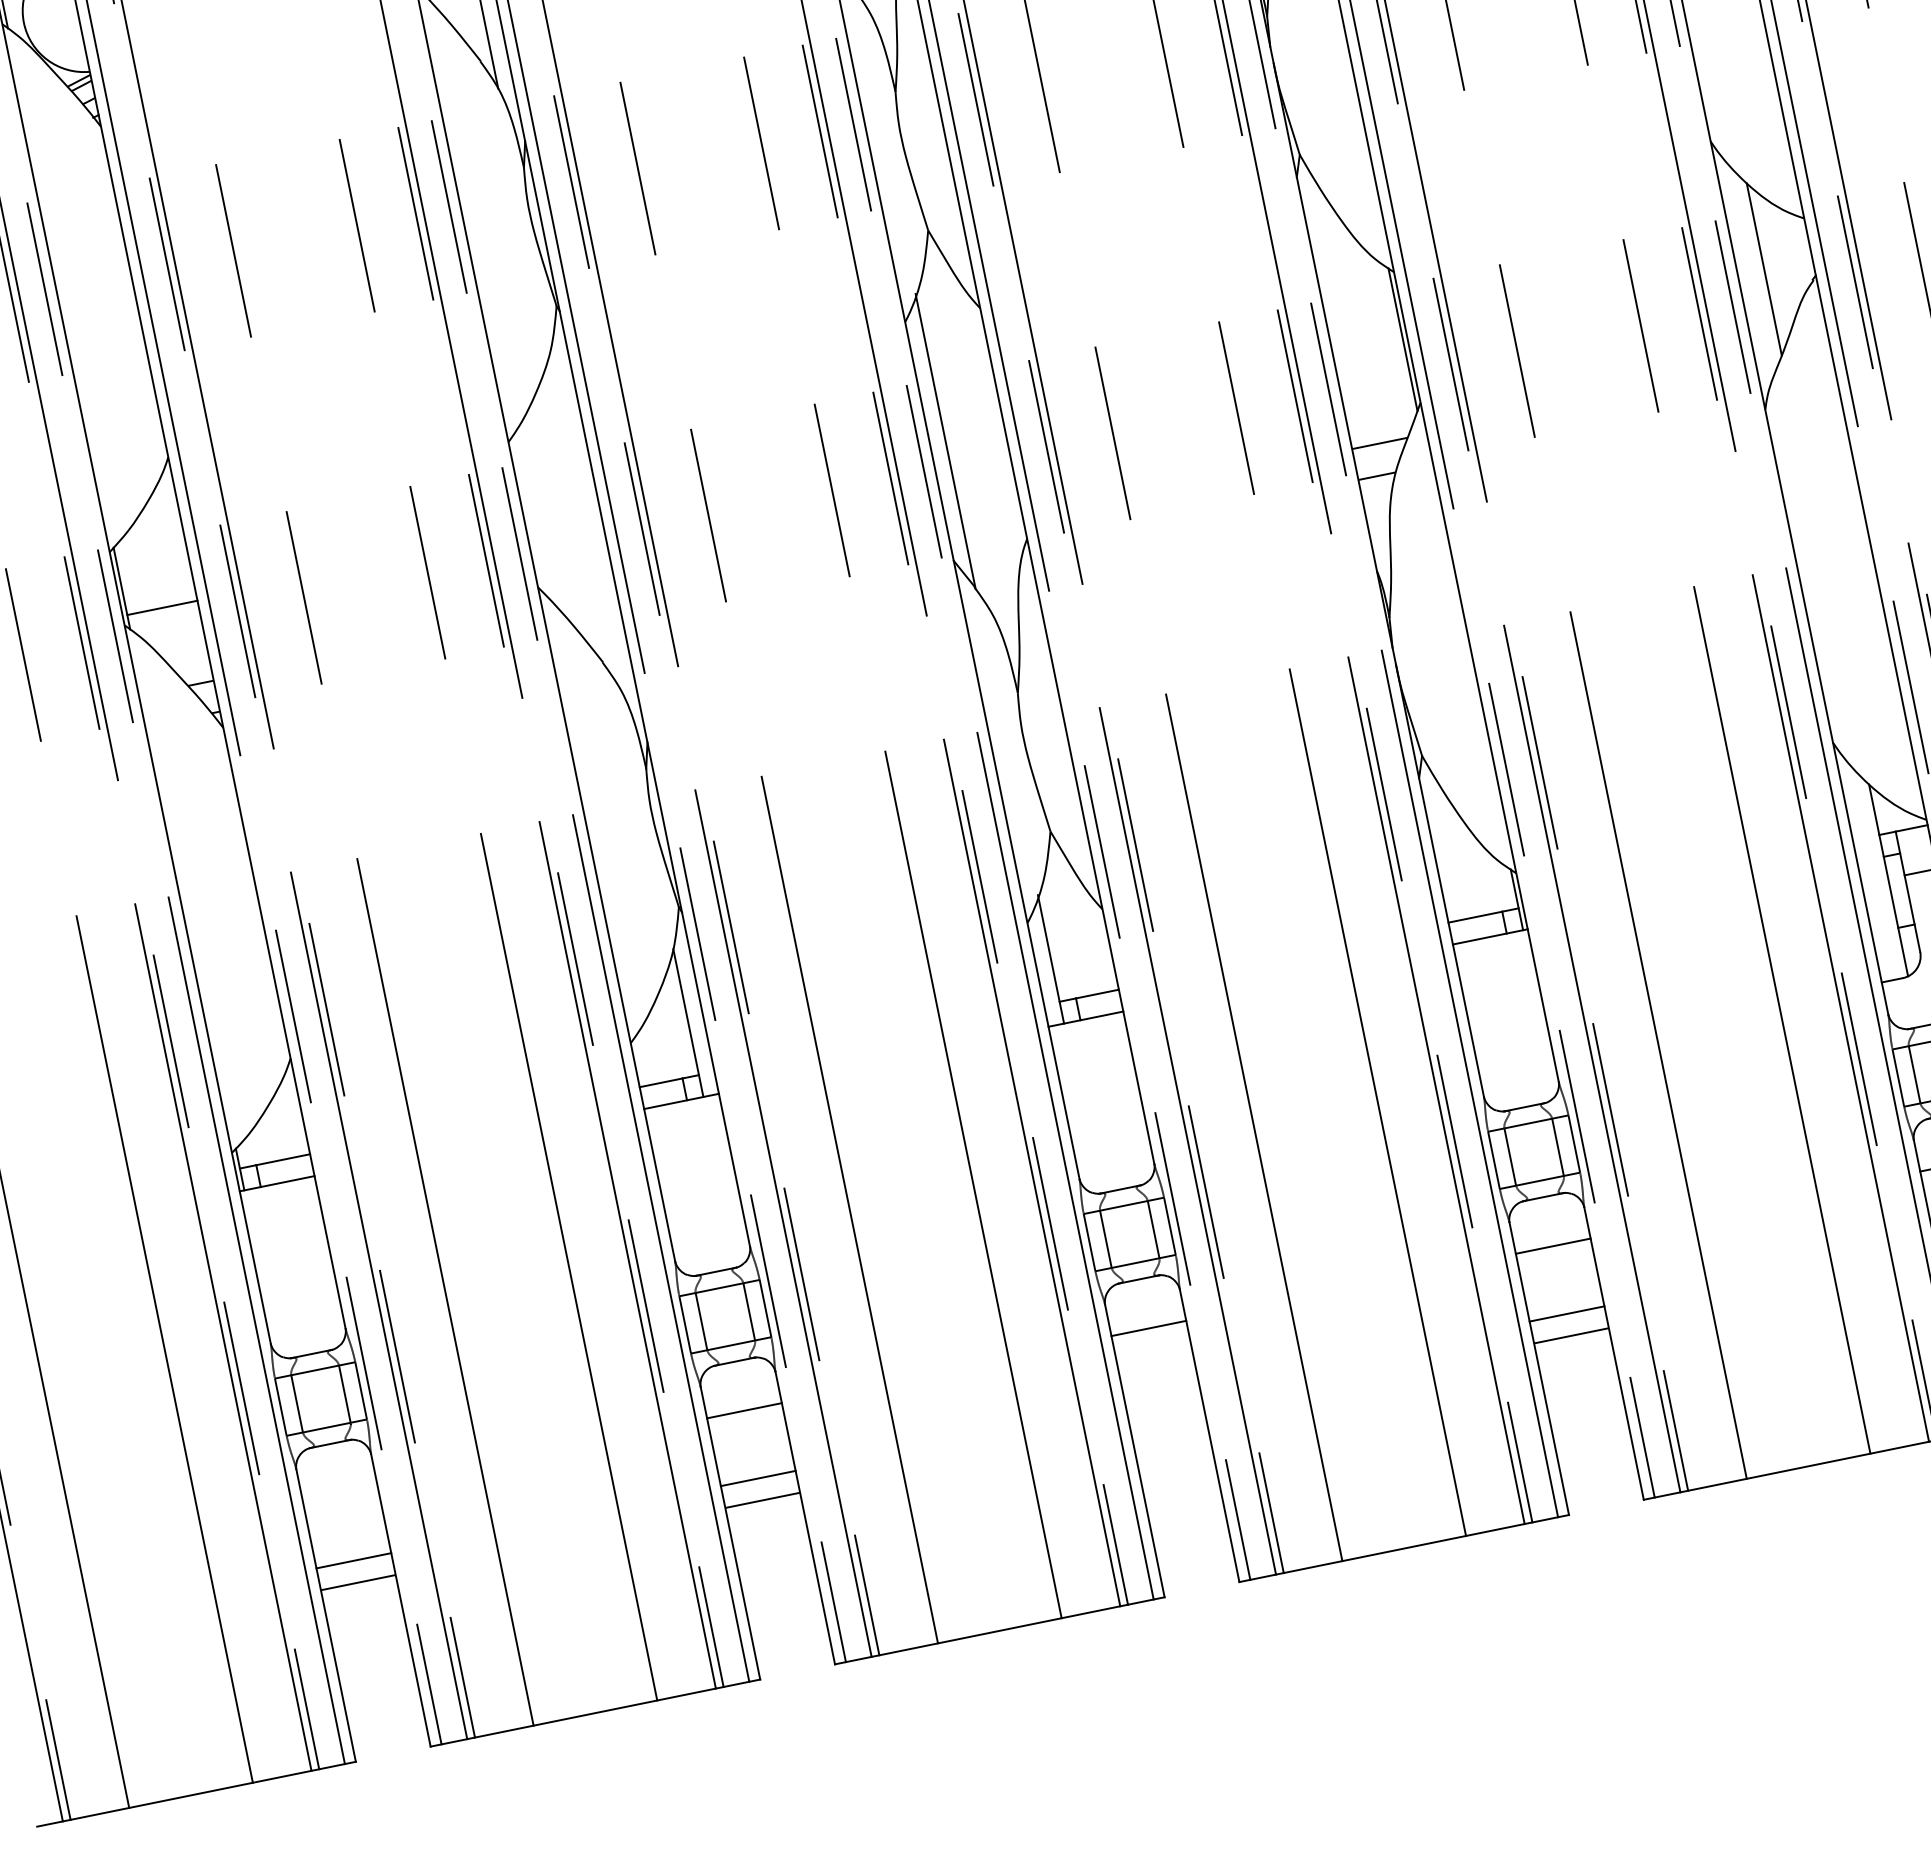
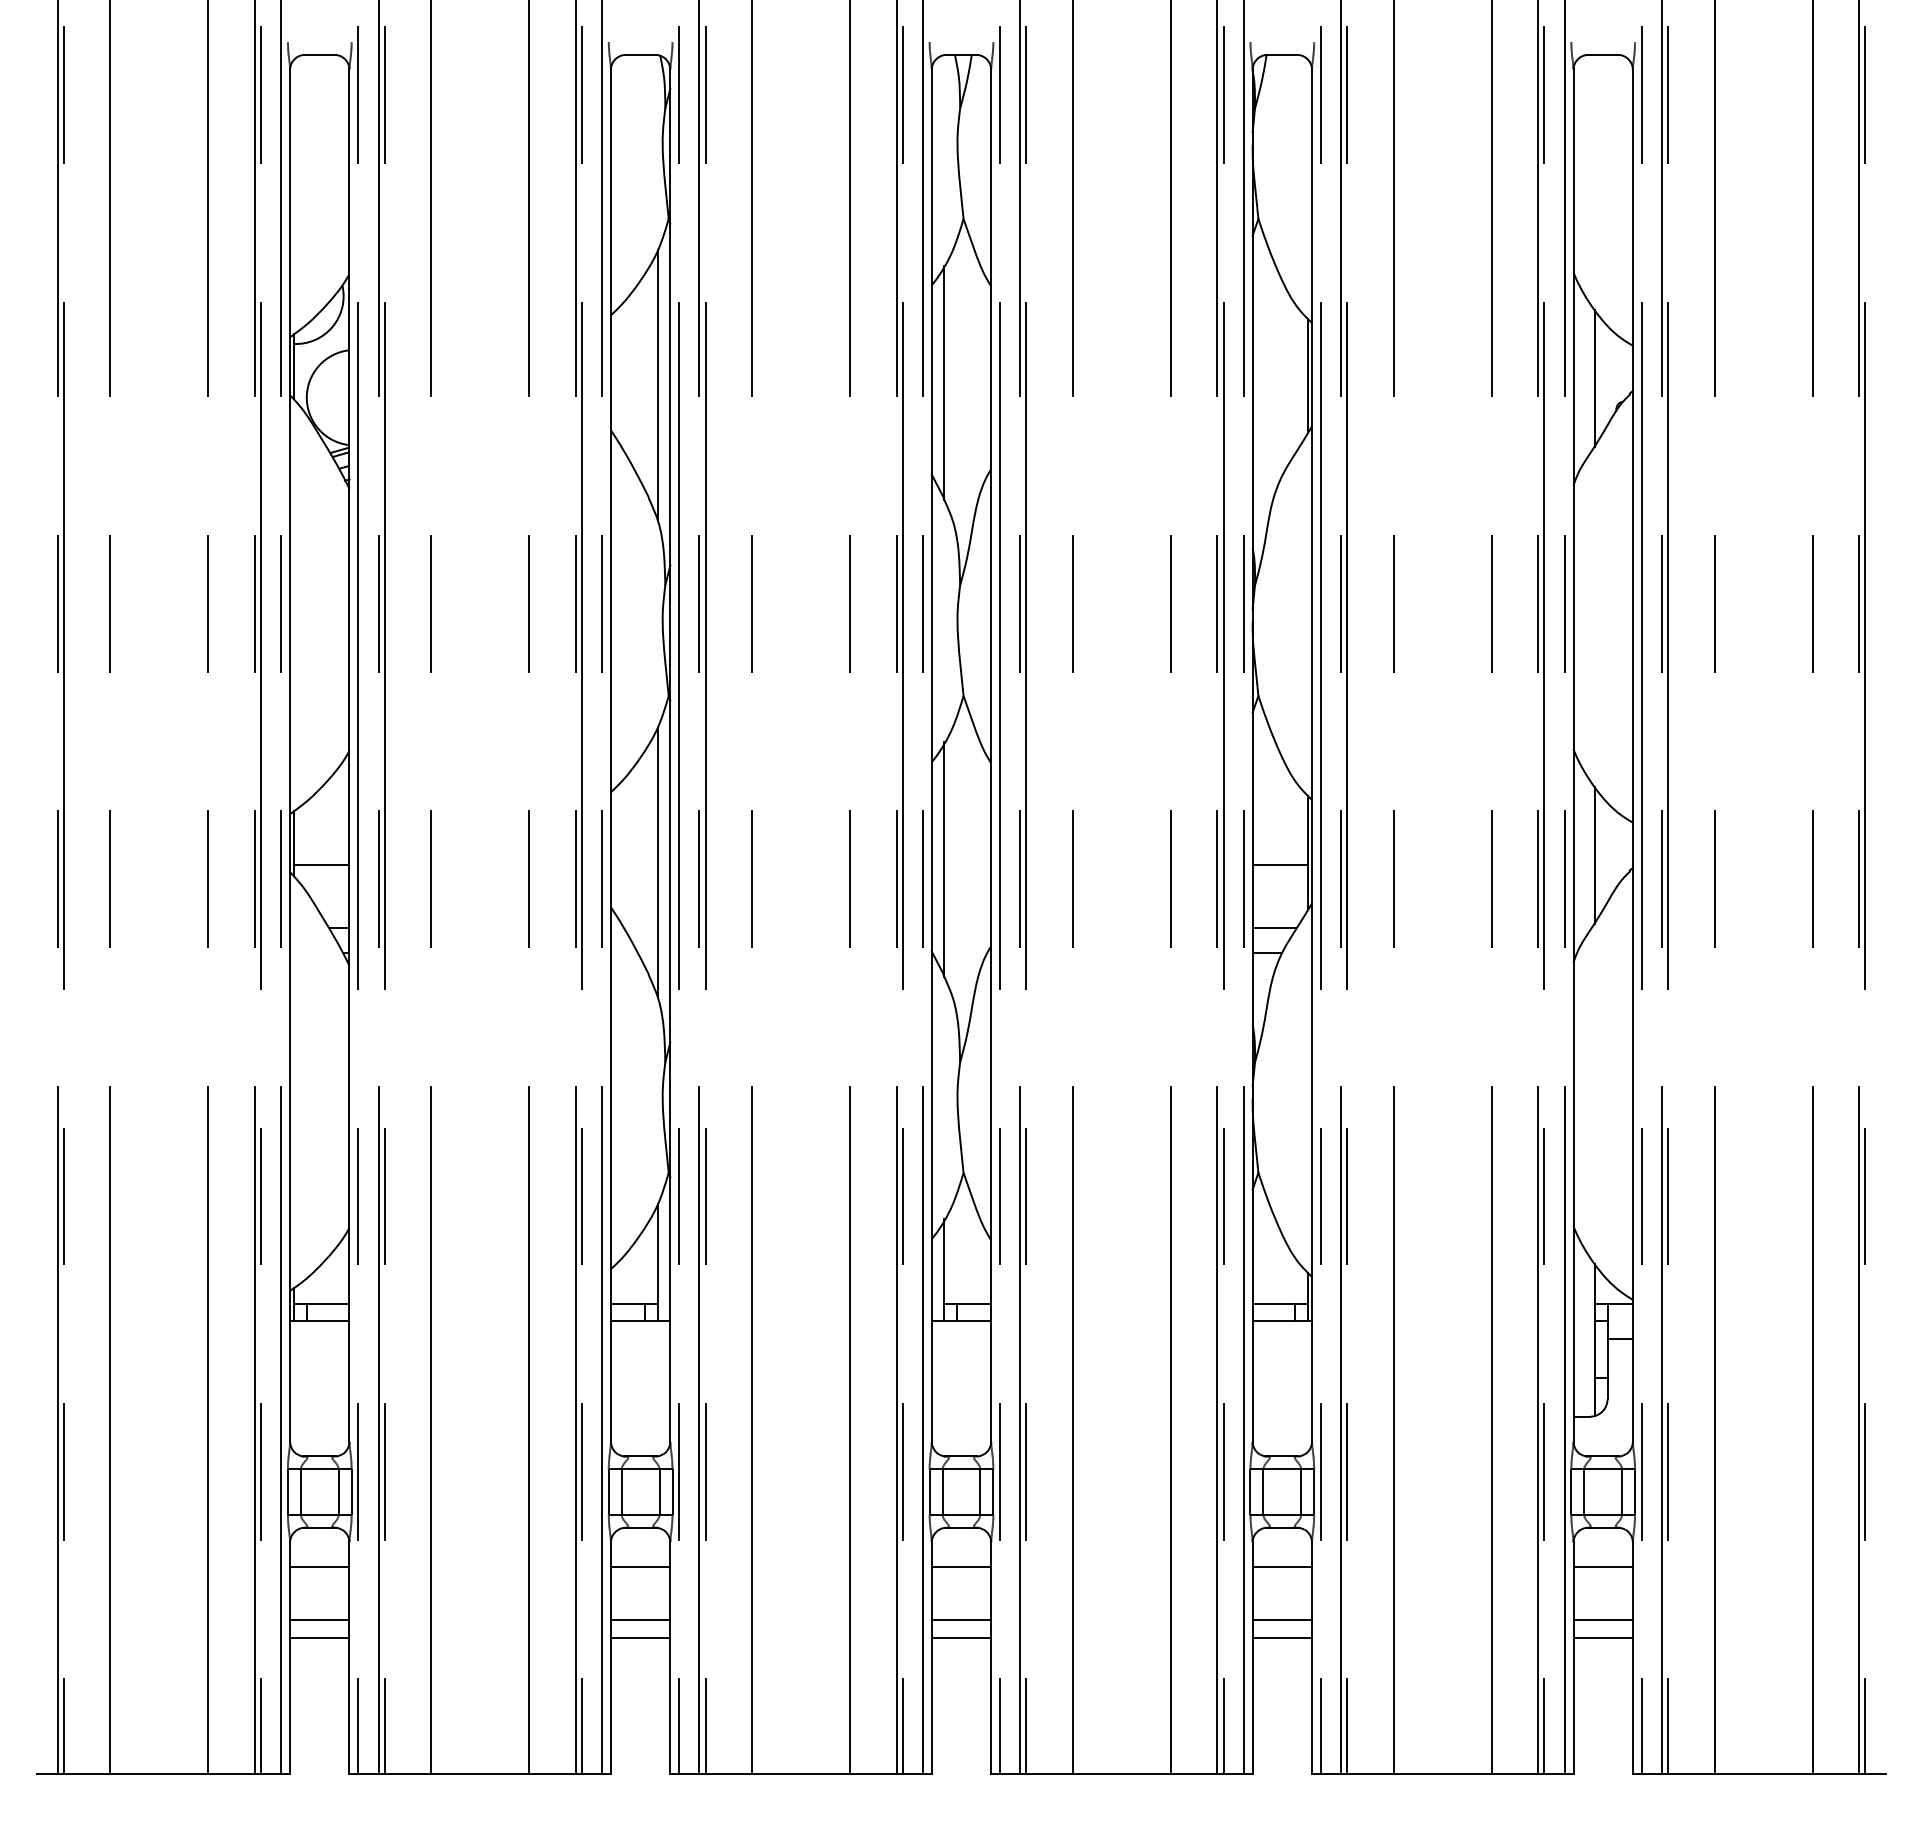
line: (1370, 361) -> (1280, 864), added
line: (585, 518) -> (657, 862), added
line: (1162, 1396) -> (961, 1620), added
line: (1167, 1417) -> (961, 1637), added
line: (339, 1492) -> (319, 1566), added

